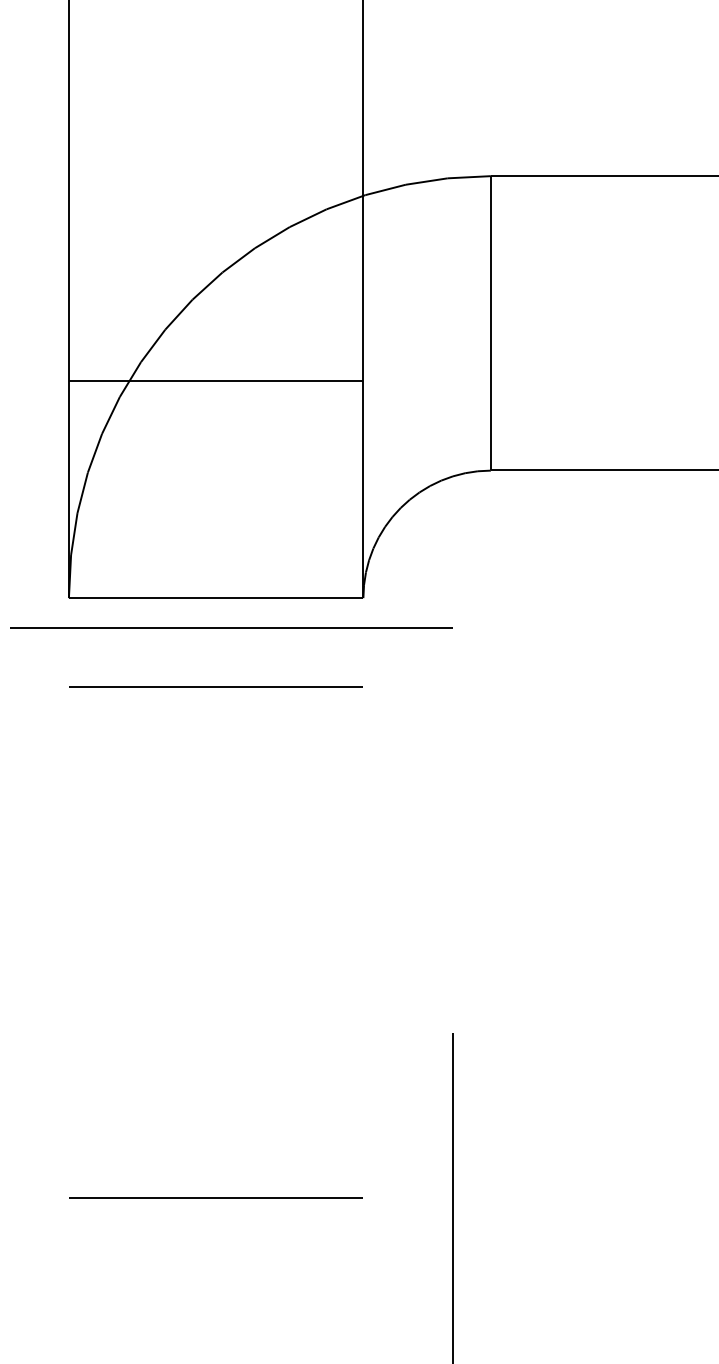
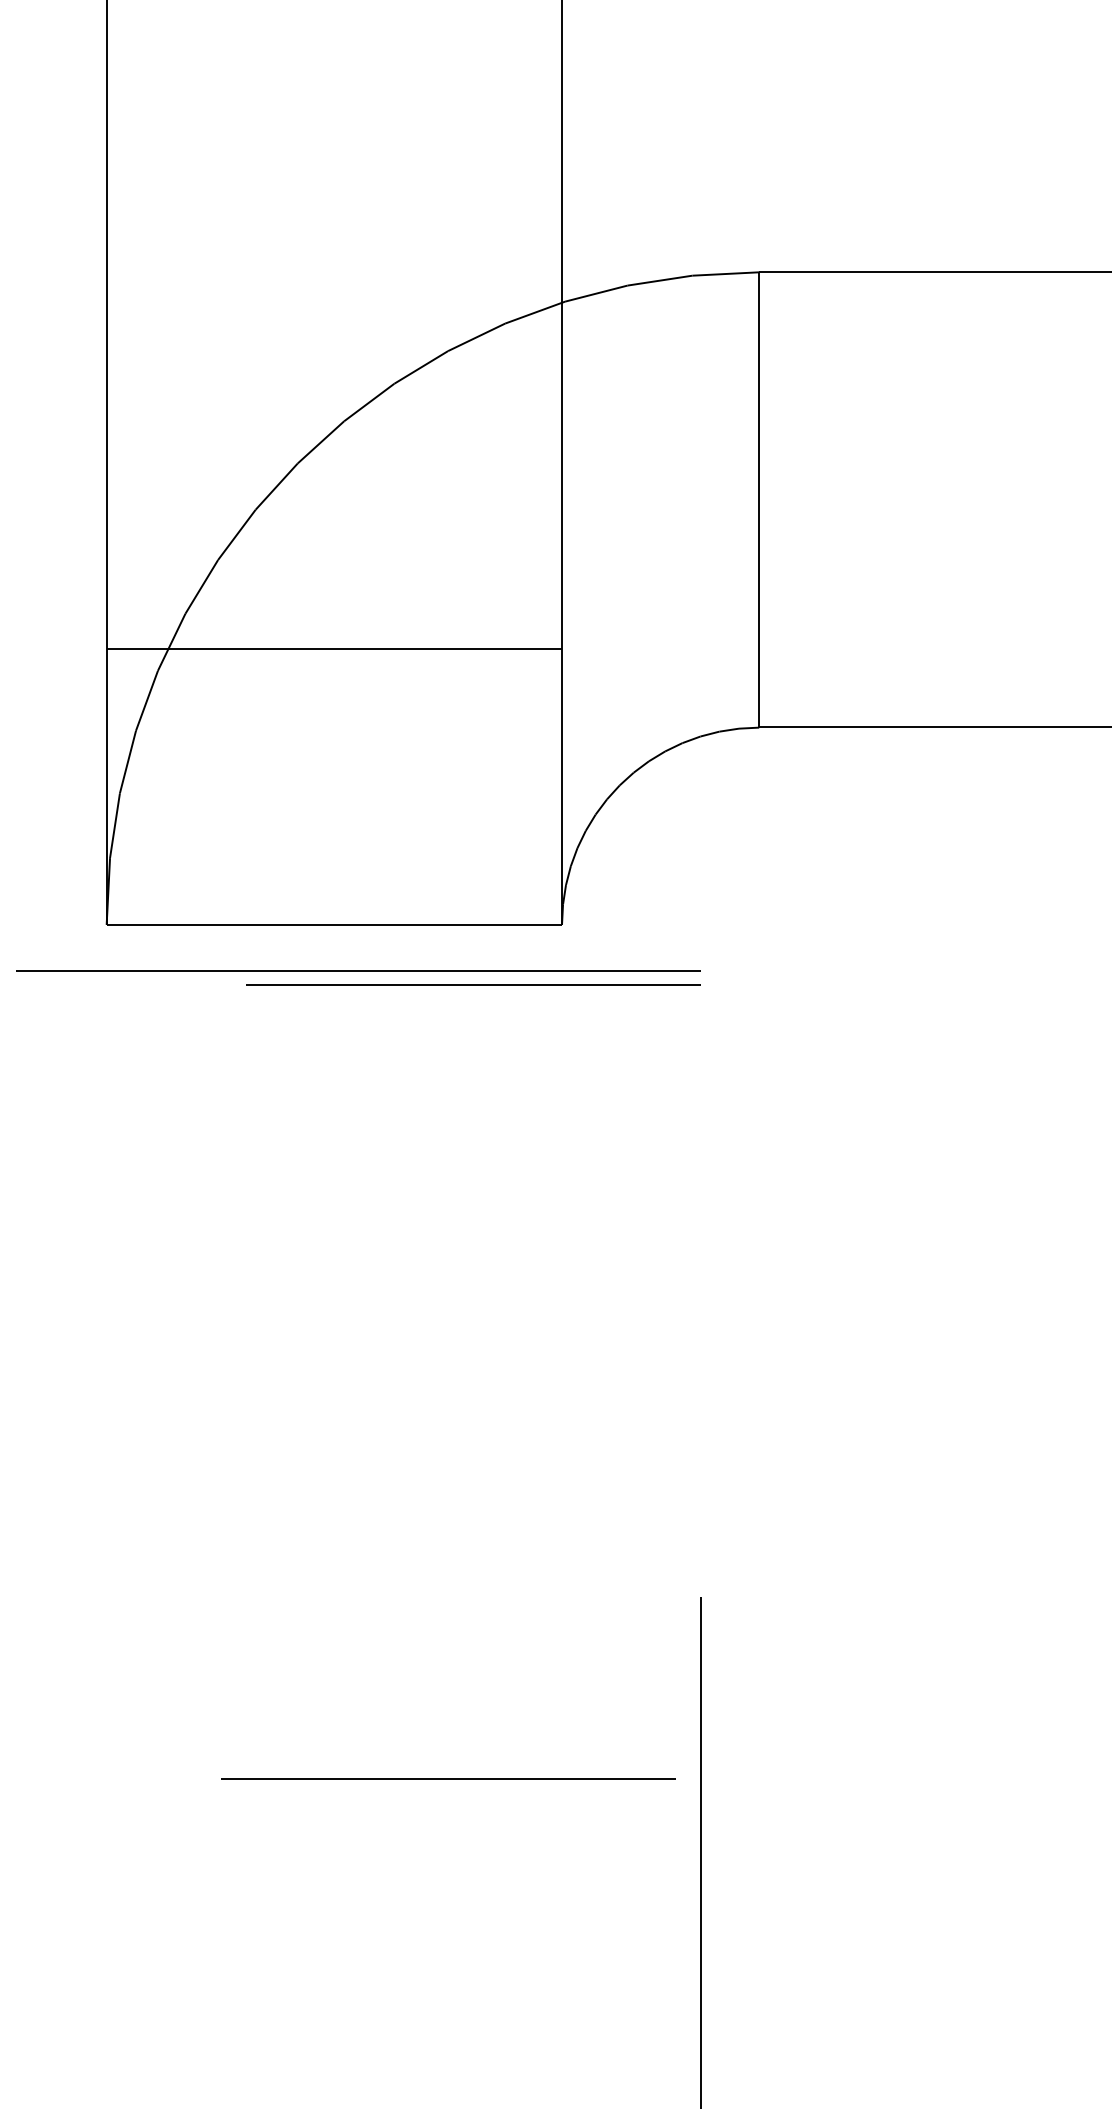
line: (215, 380) -> (333, 648), moved
line: (215, 686) -> (472, 984), moved
line: (215, 1197) -> (447, 1777), moved

